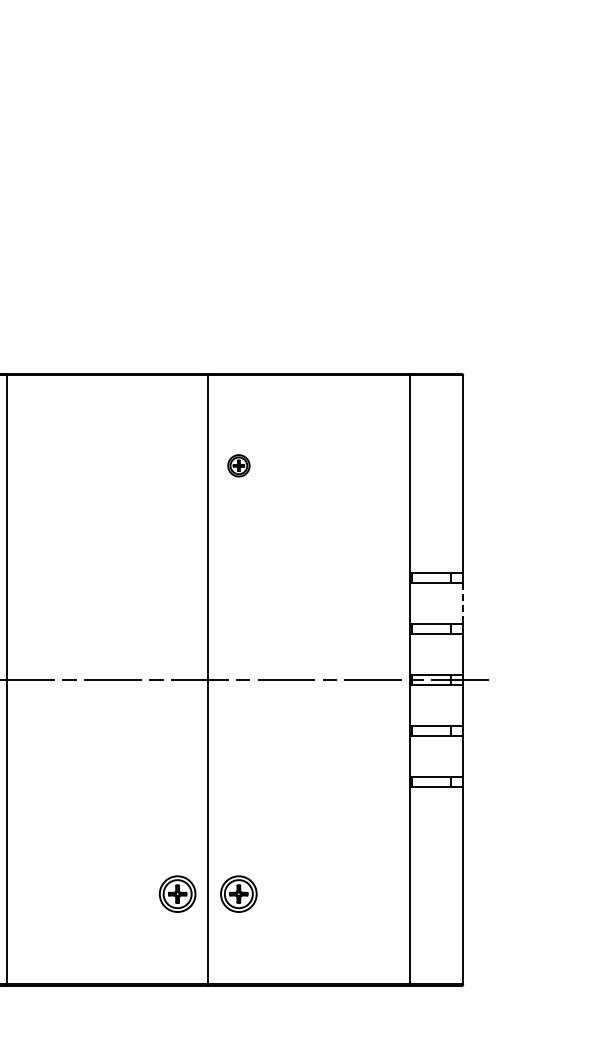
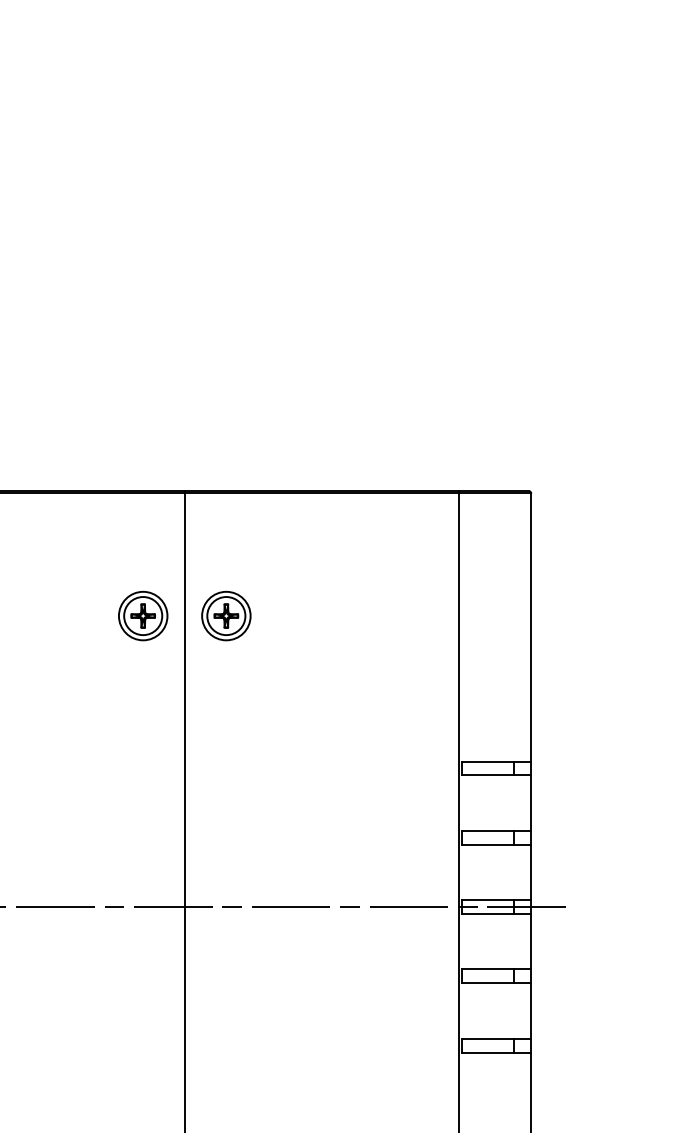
part: (177, 465) -> (143, 615), added
part: (238, 465) -> (225, 615), size x1.67
line: (463, 603) -> (531, 803), dashed -> solid

